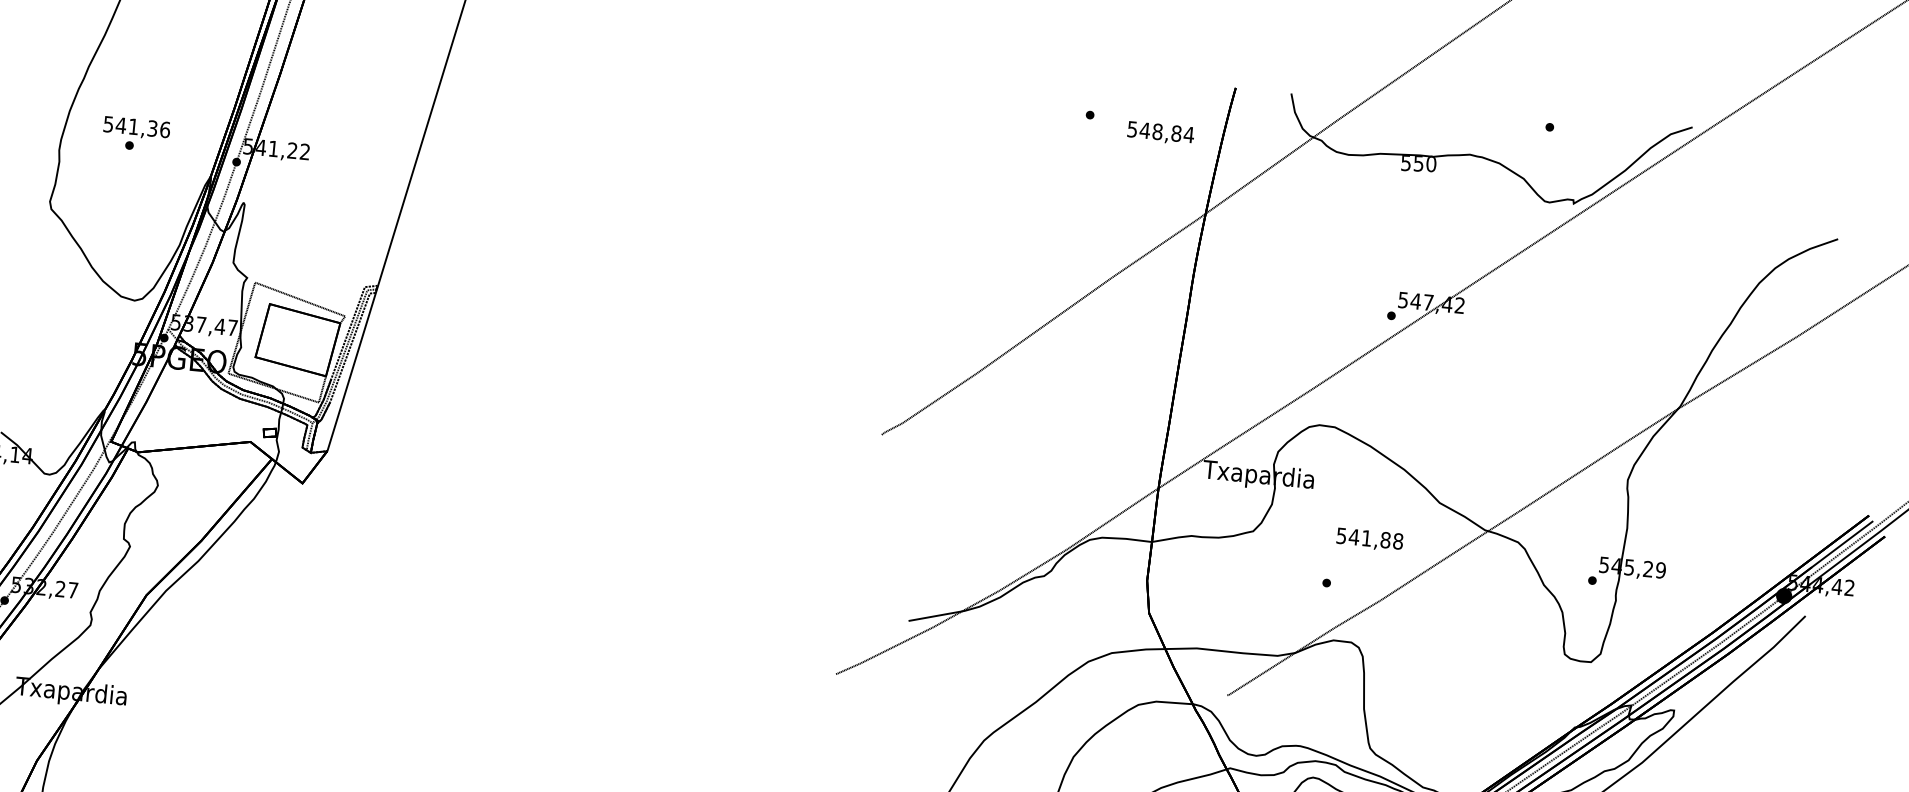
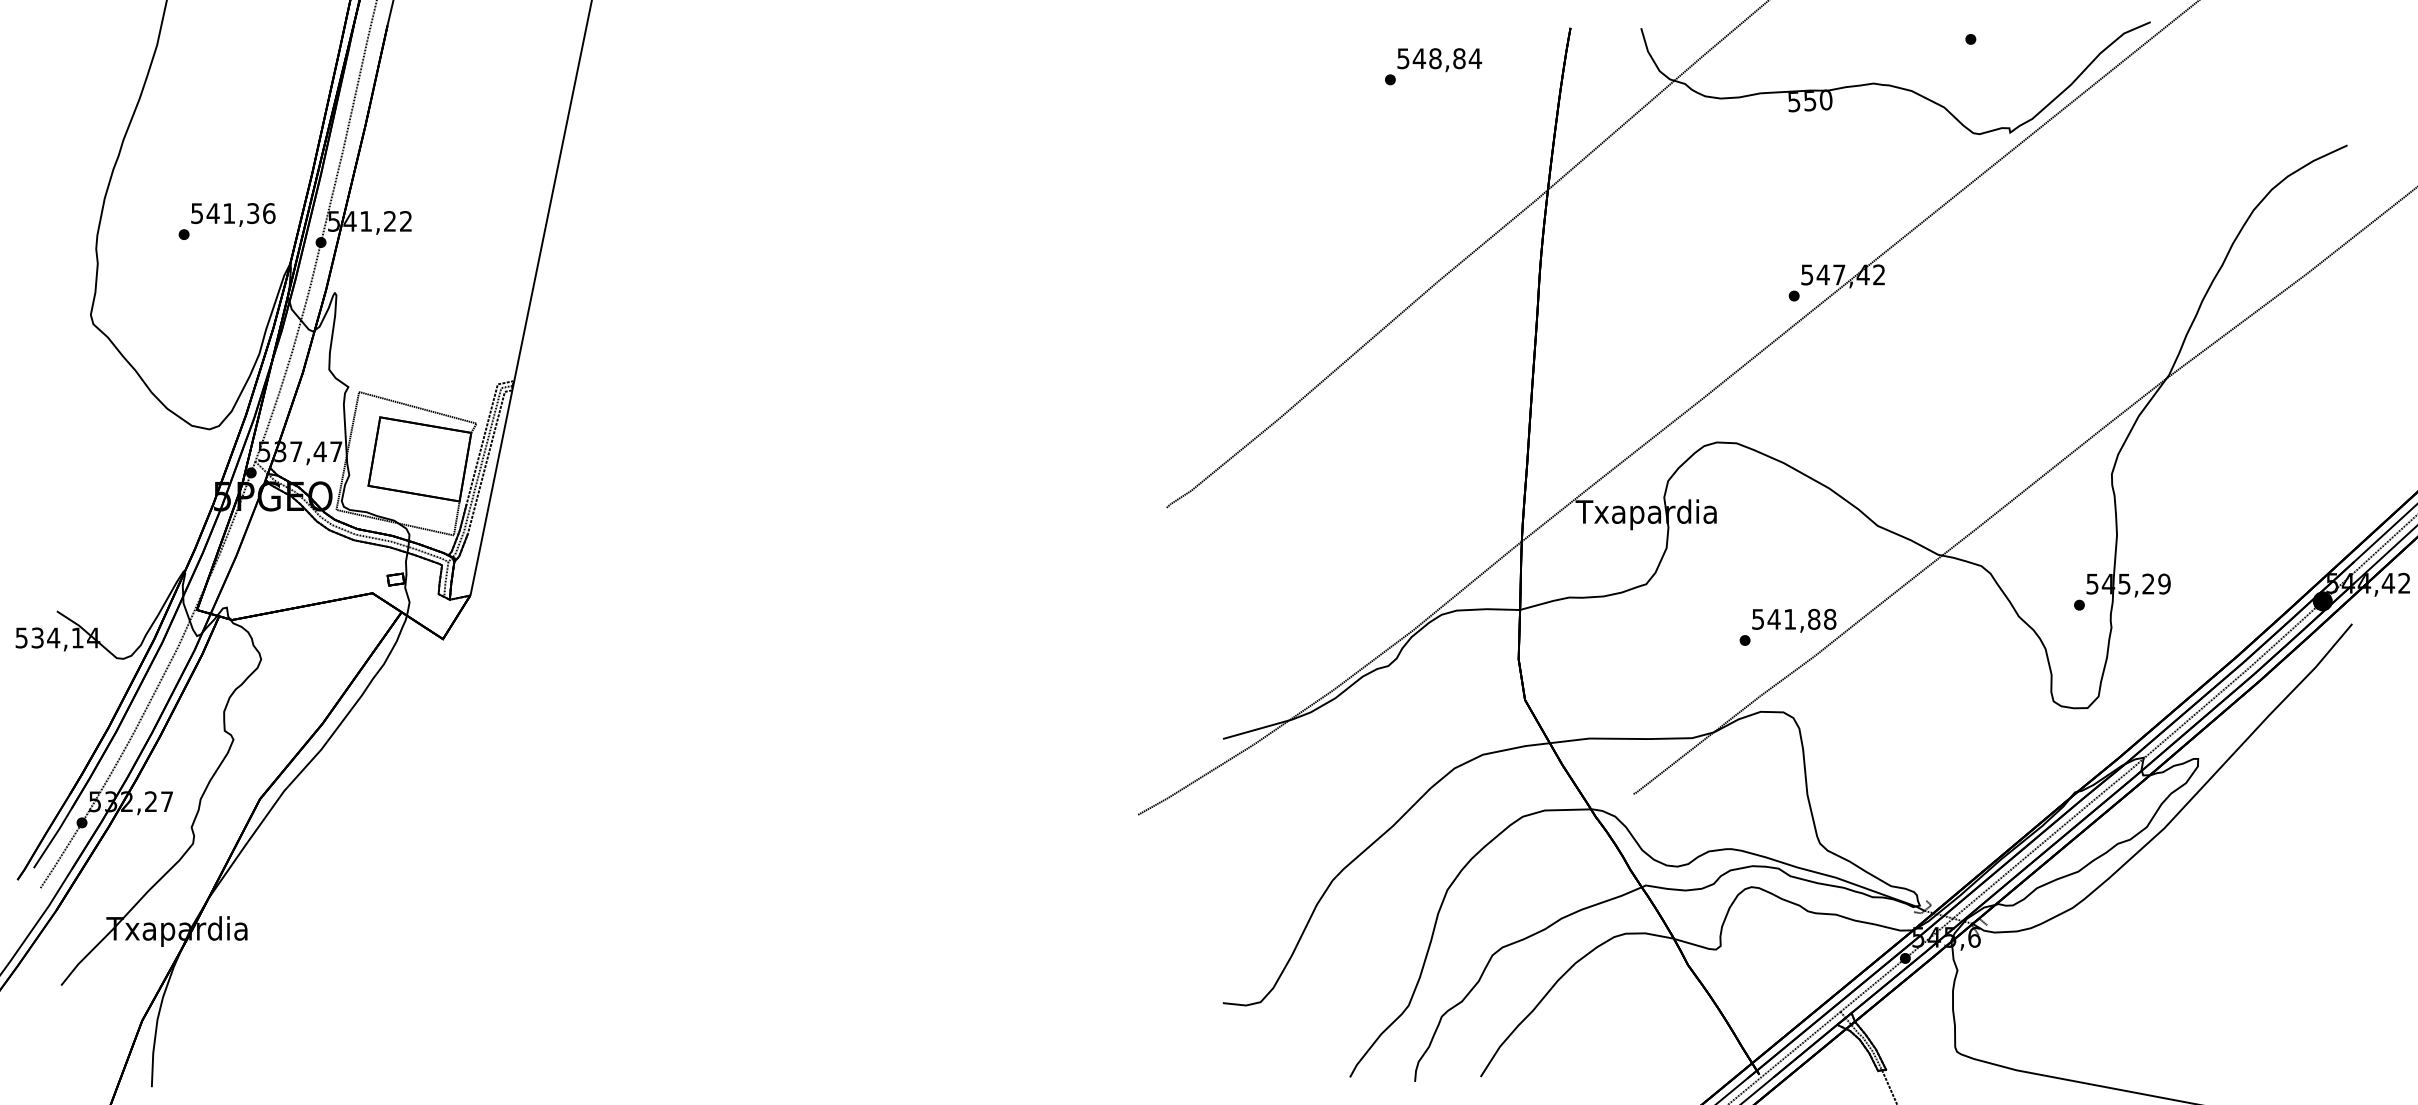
text: (137, 127) -> (233, 214), moved
text: (1160, 133) -> (1439, 60), moved
text: (1370, 539) -> (1794, 620), moved

